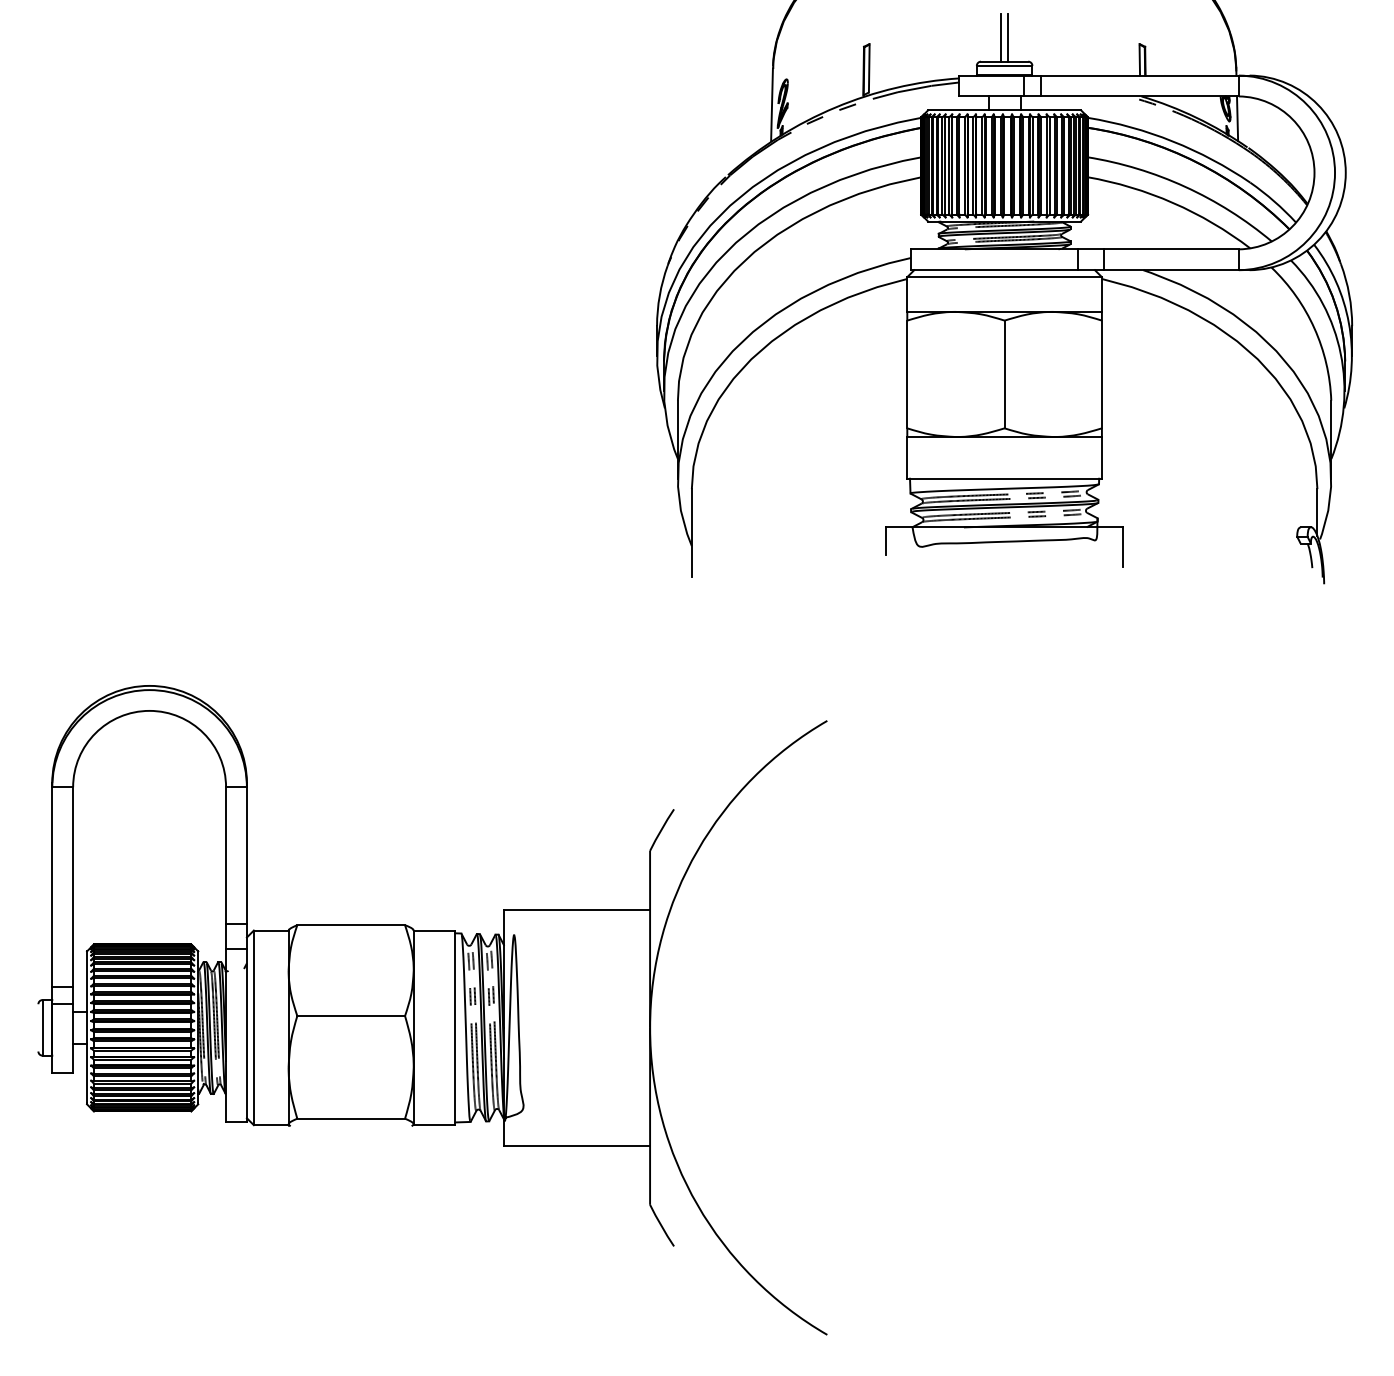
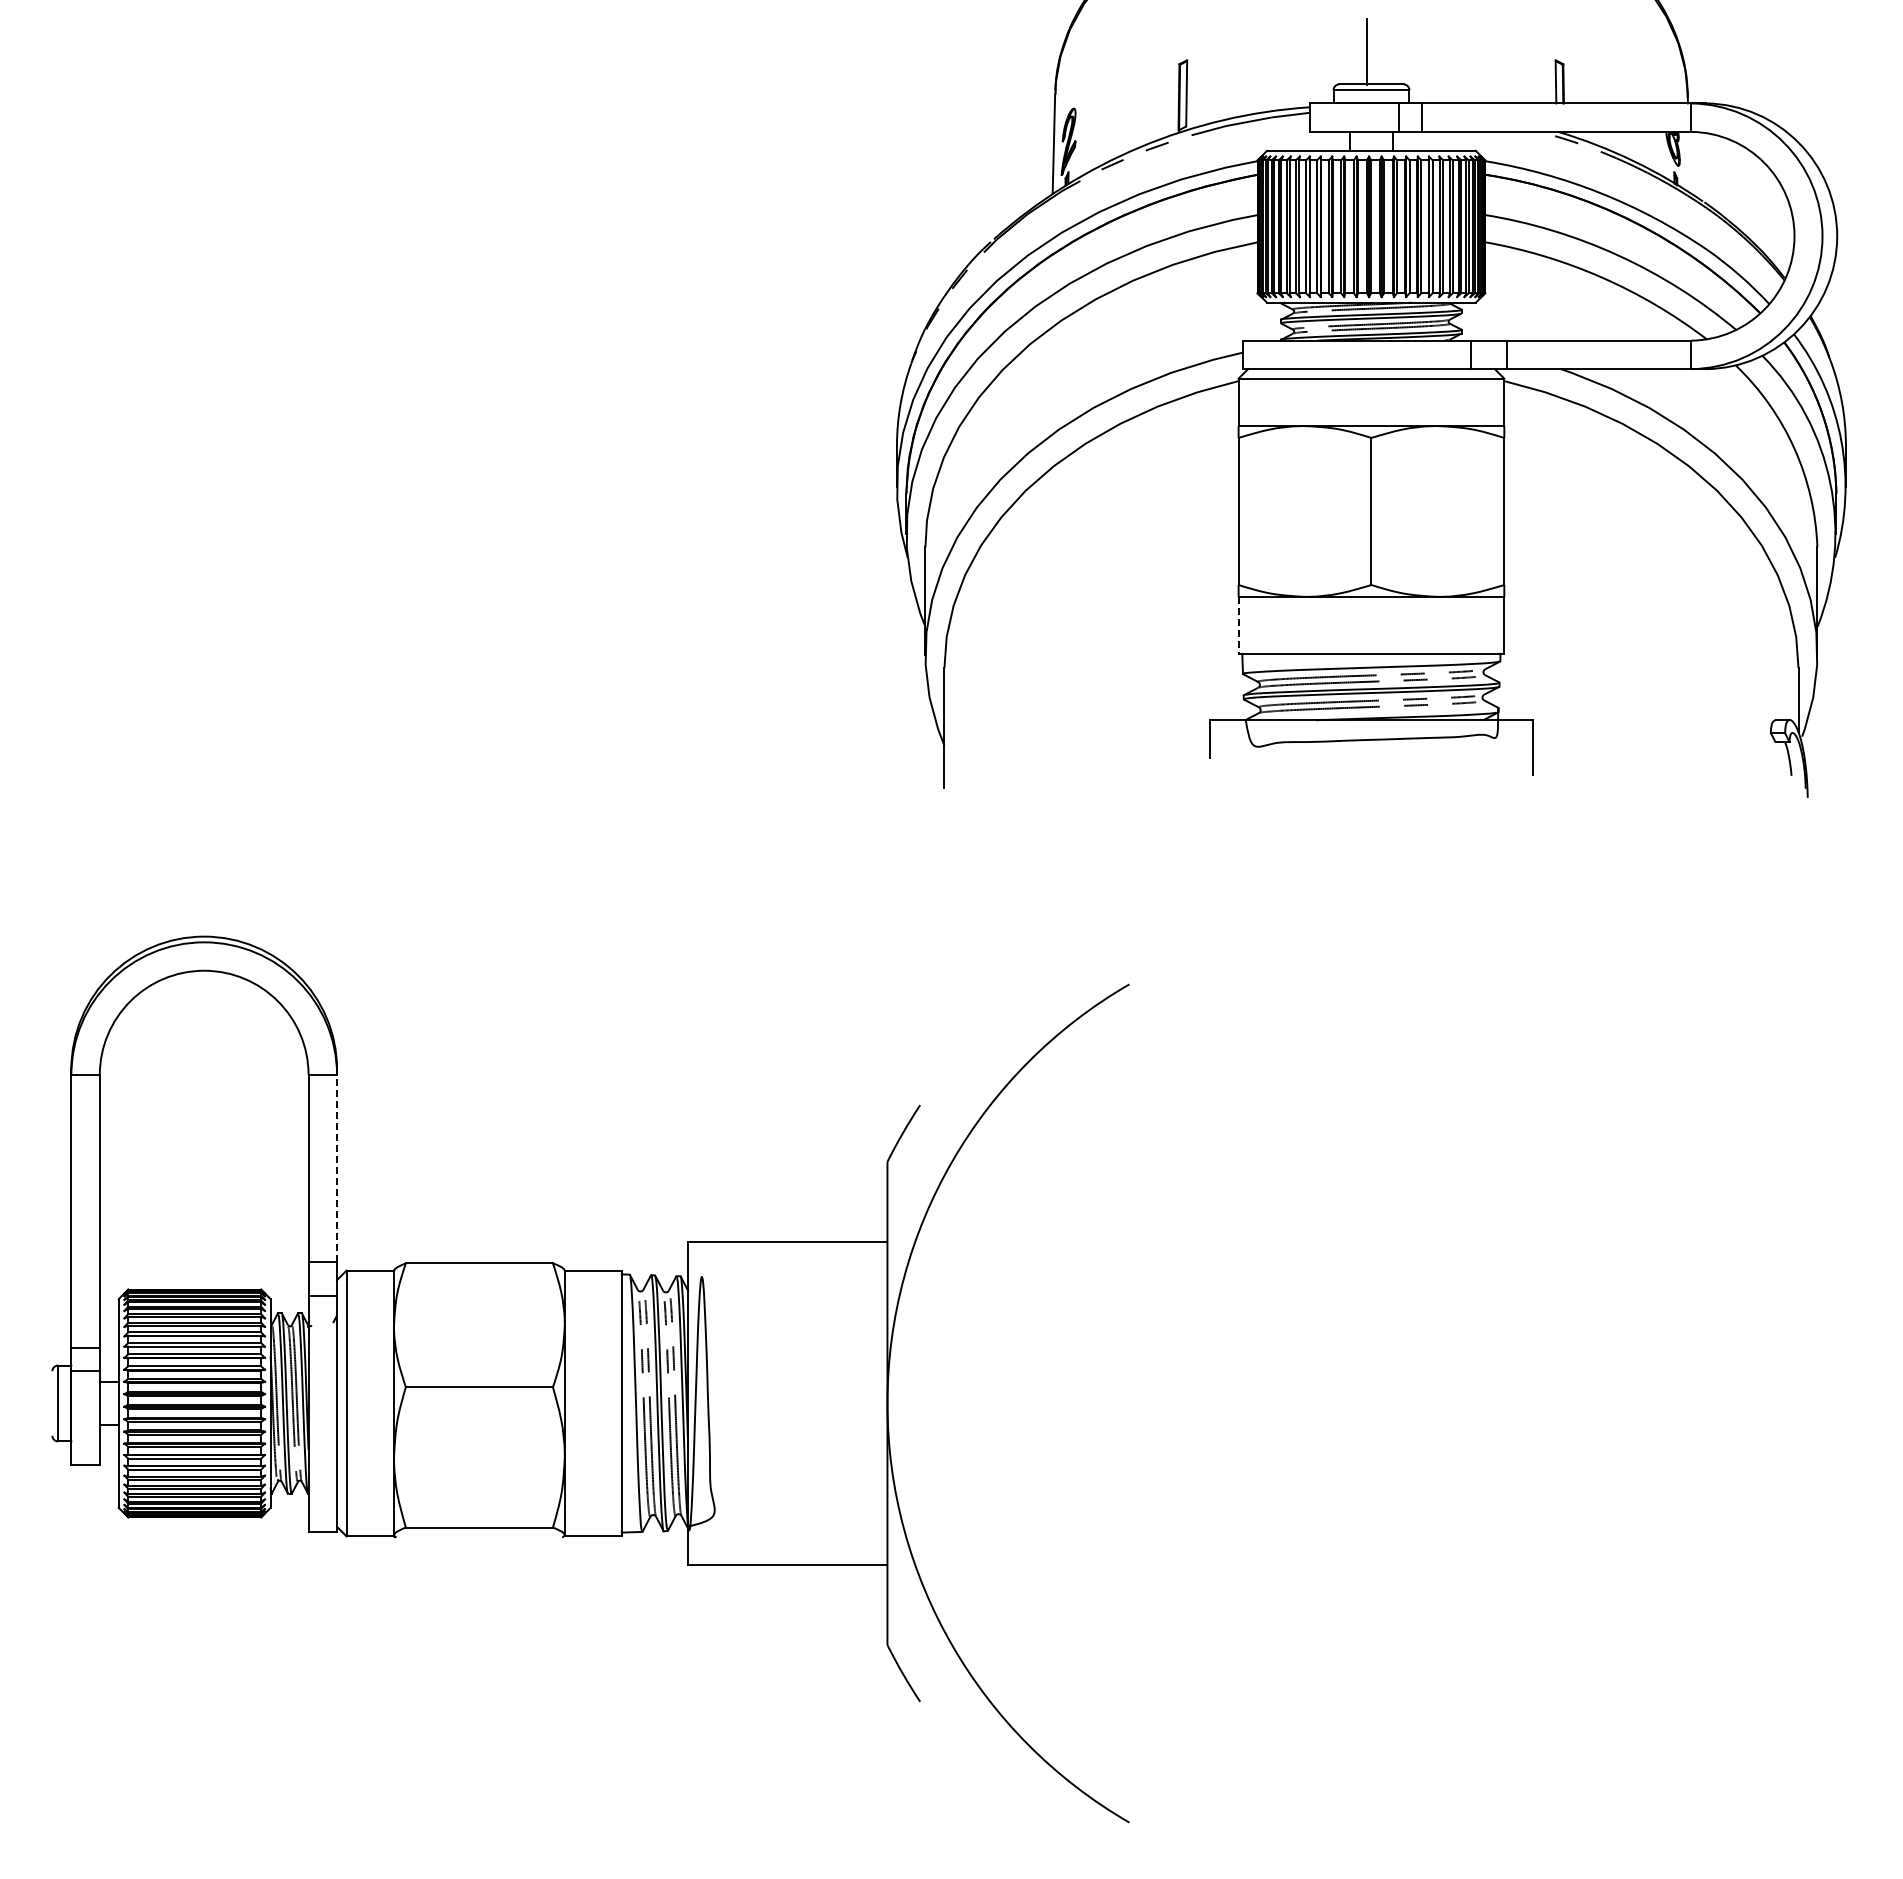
line: (1008, 38) -> (1376, 52), removed
line: (1237, 118) -> (1689, 161), removed
line: (907, 457) -> (1238, 625), solid -> dashed
line: (247, 855) -> (337, 1167), solid -> dashed

